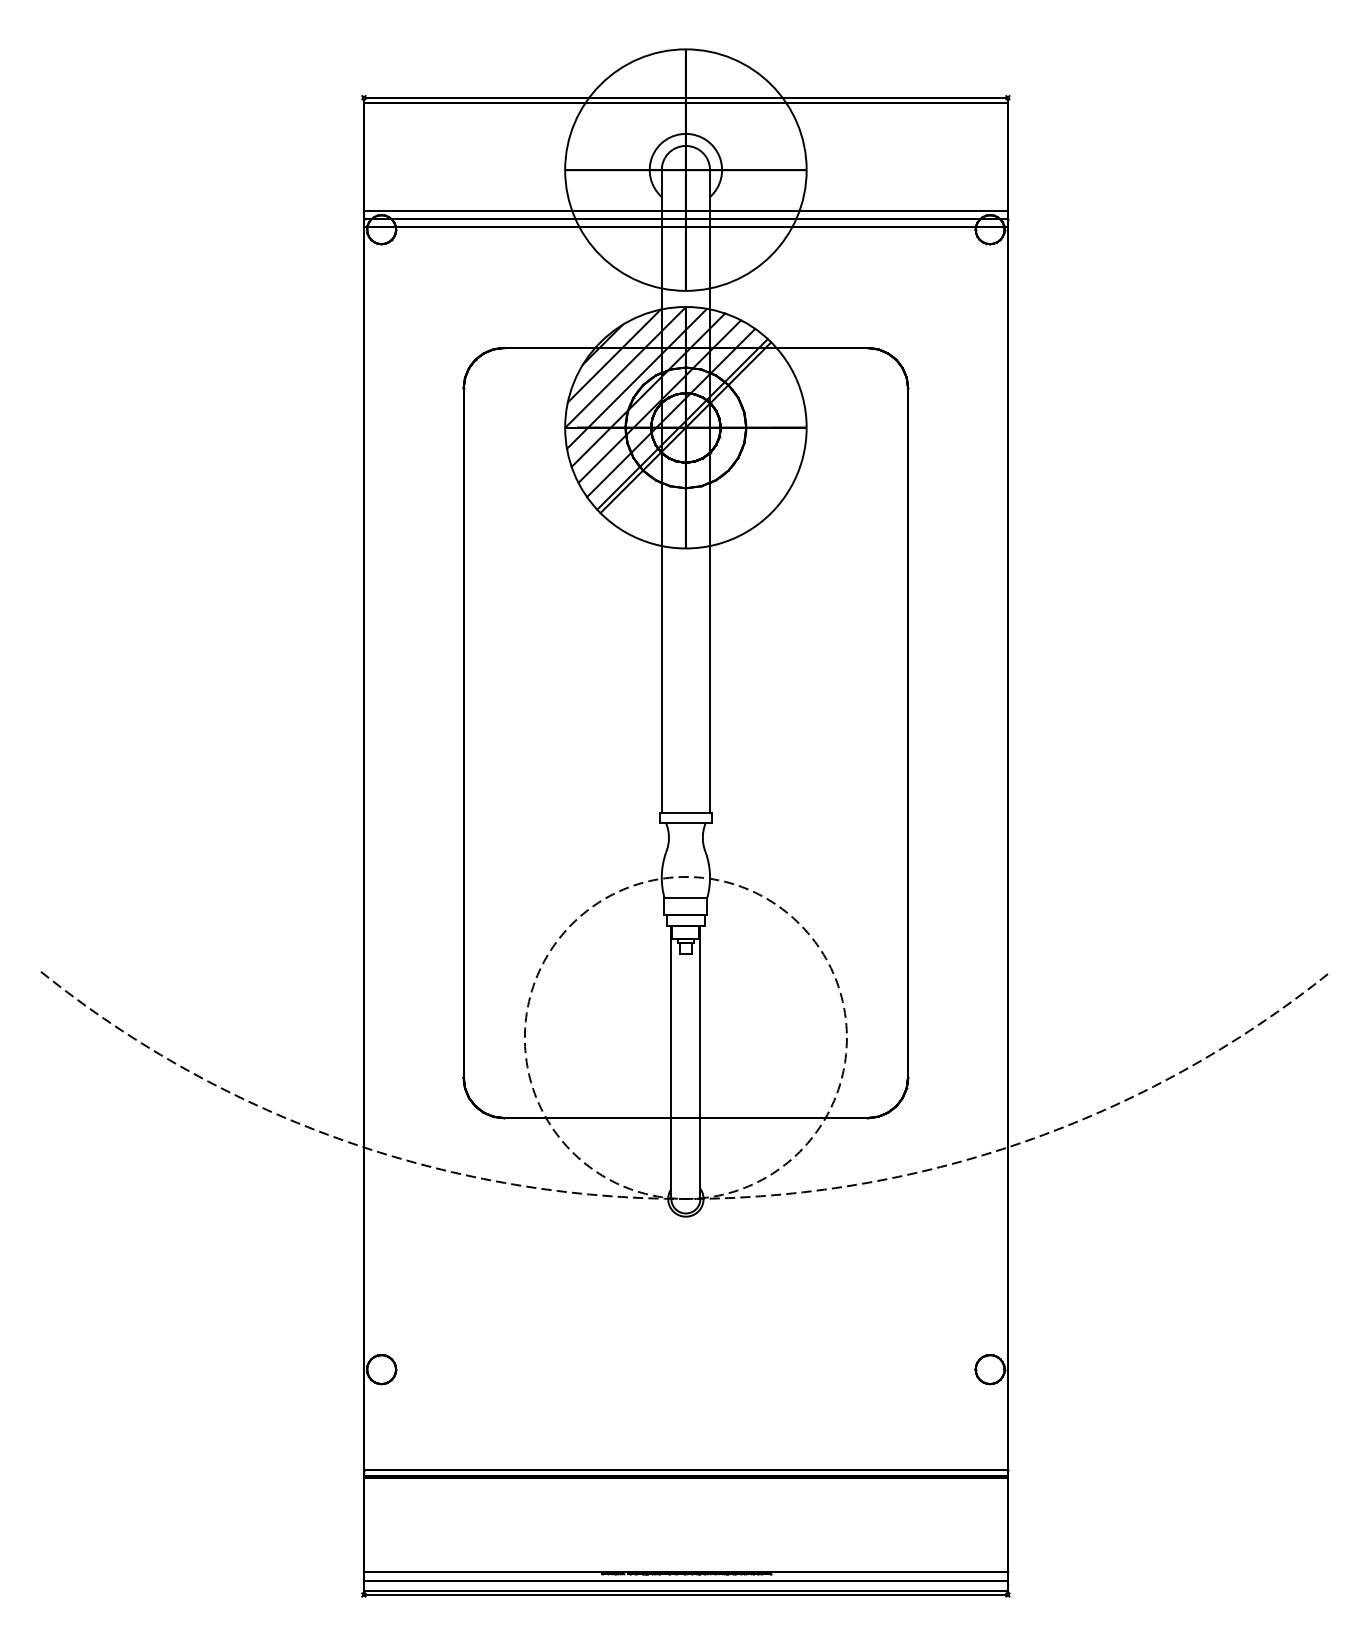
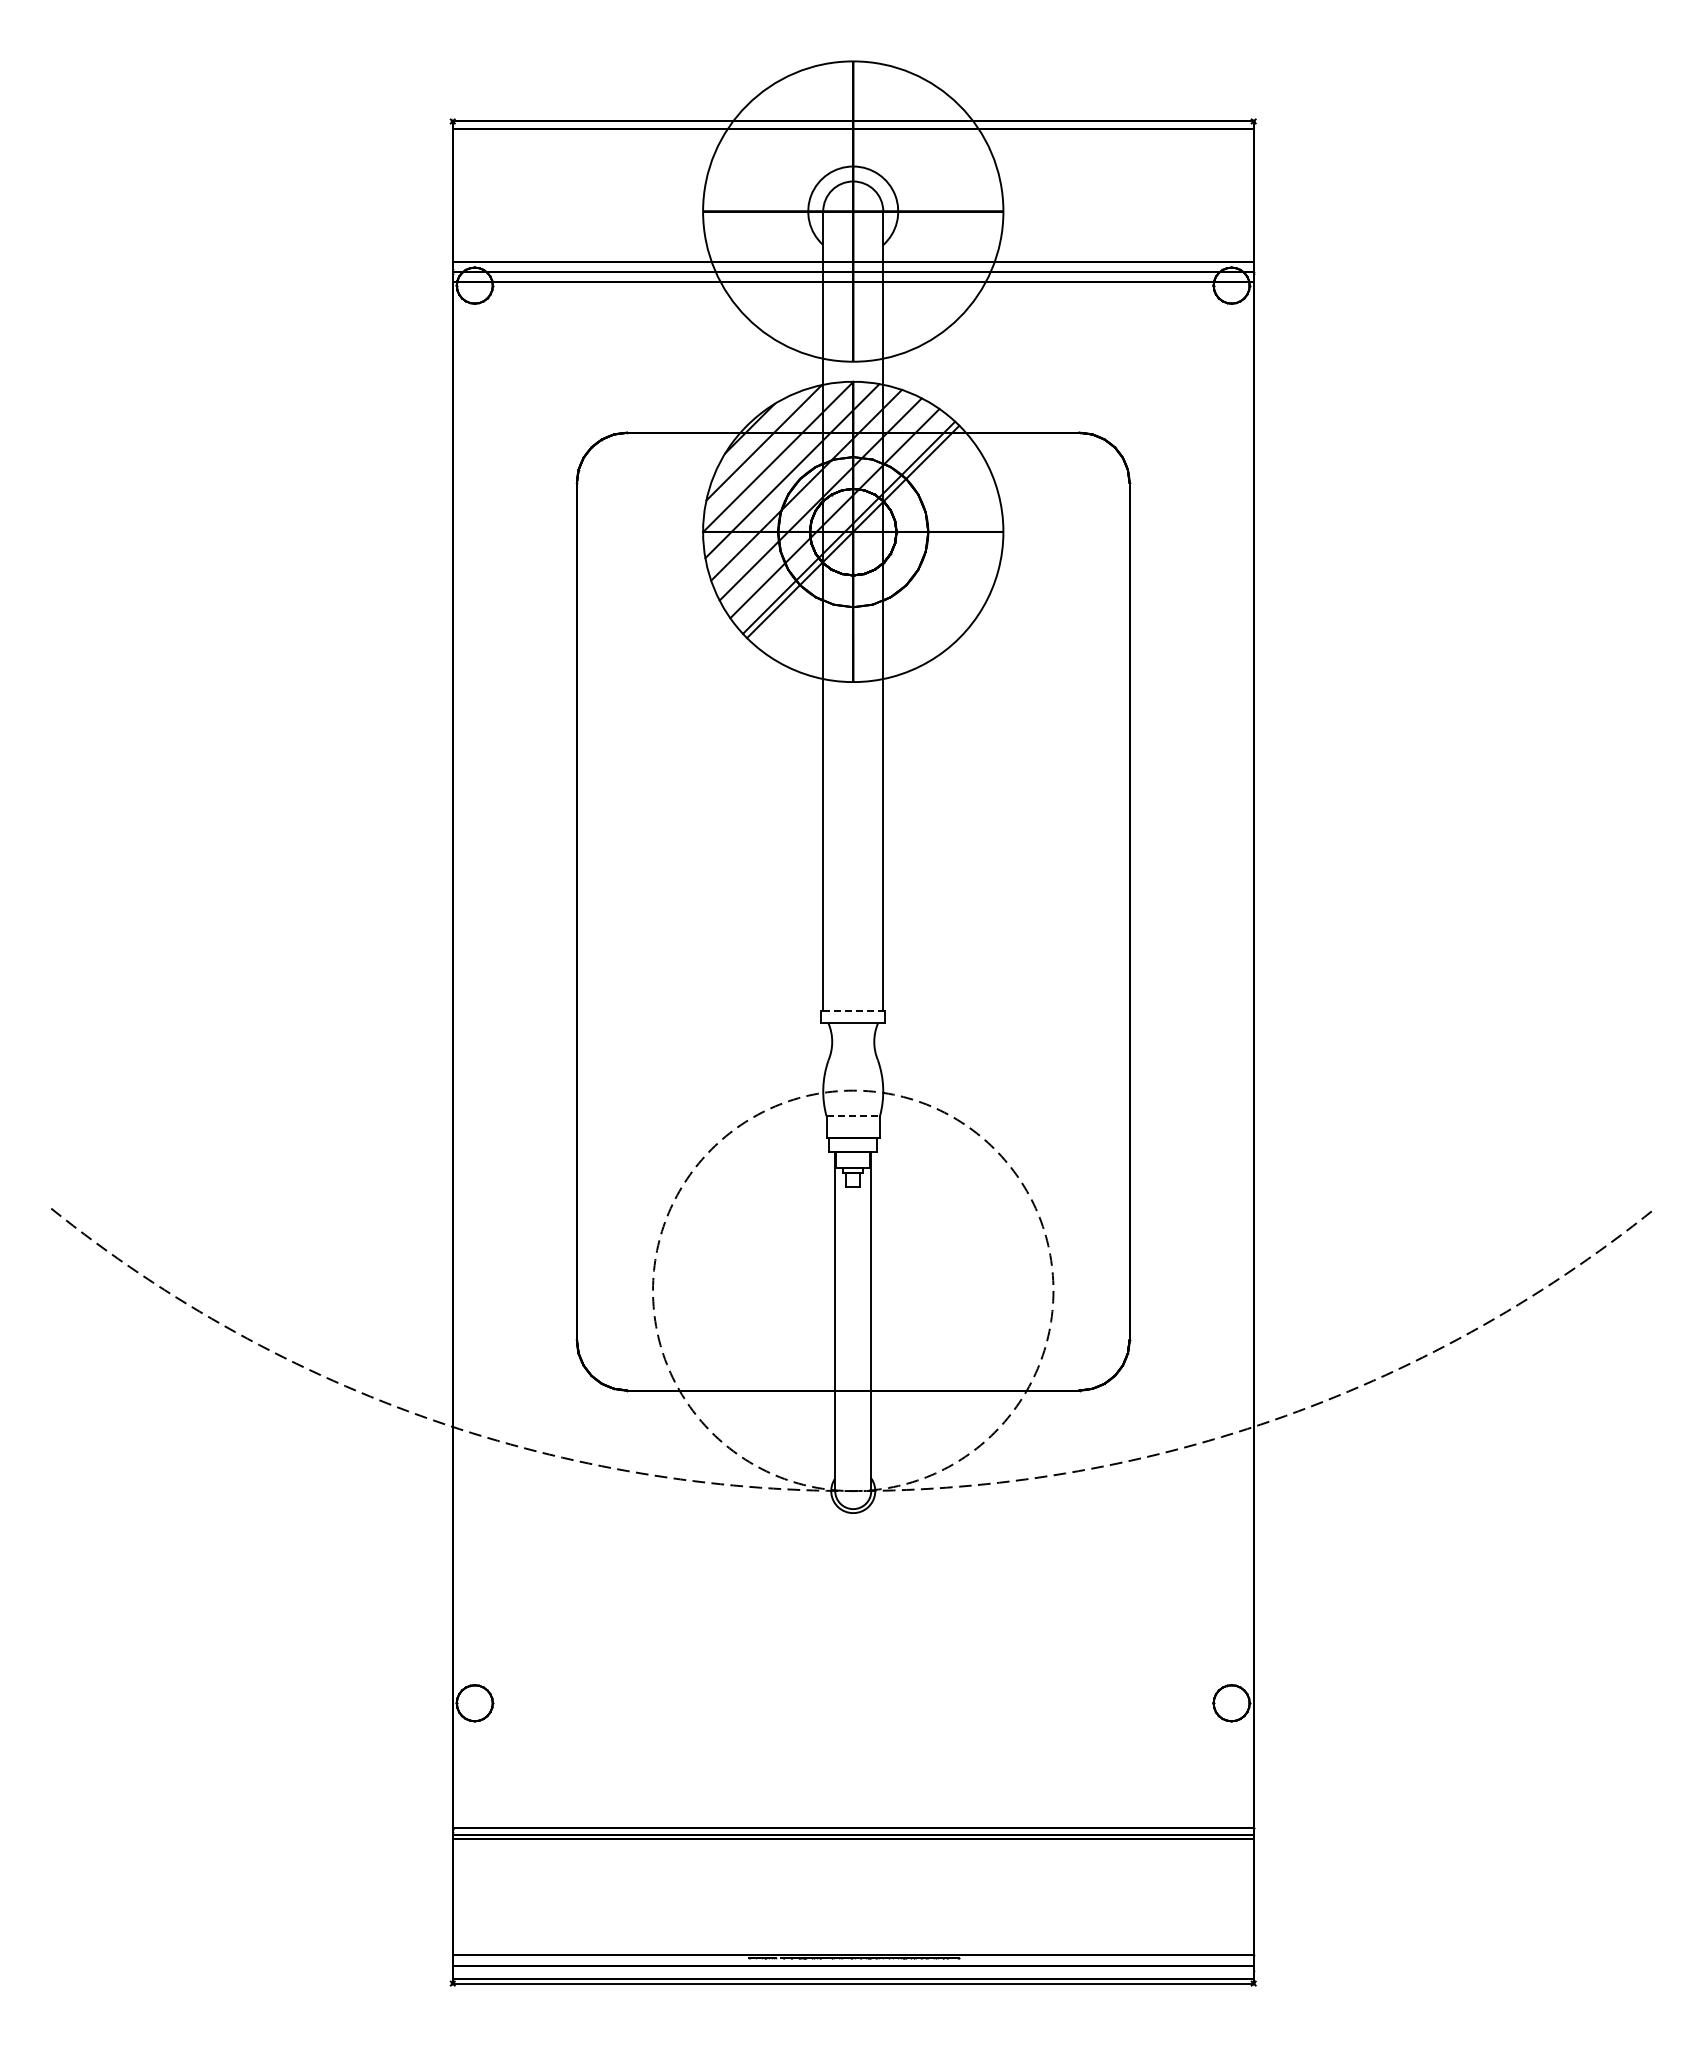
line: (685, 813) -> (852, 1011), solid -> dashed
line: (686, 897) -> (853, 1116), solid -> dashed

